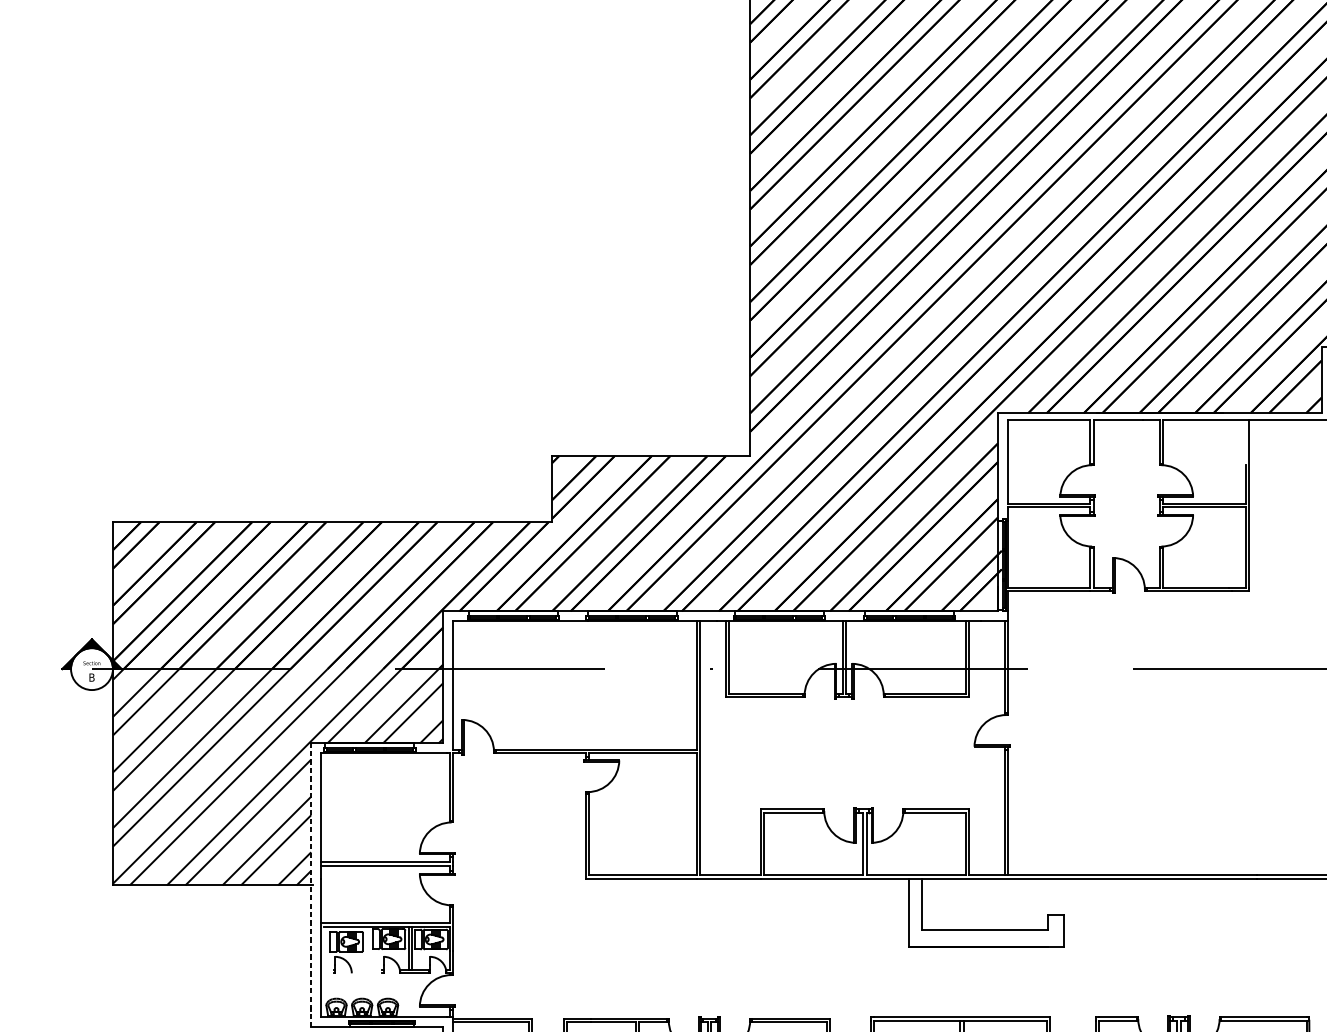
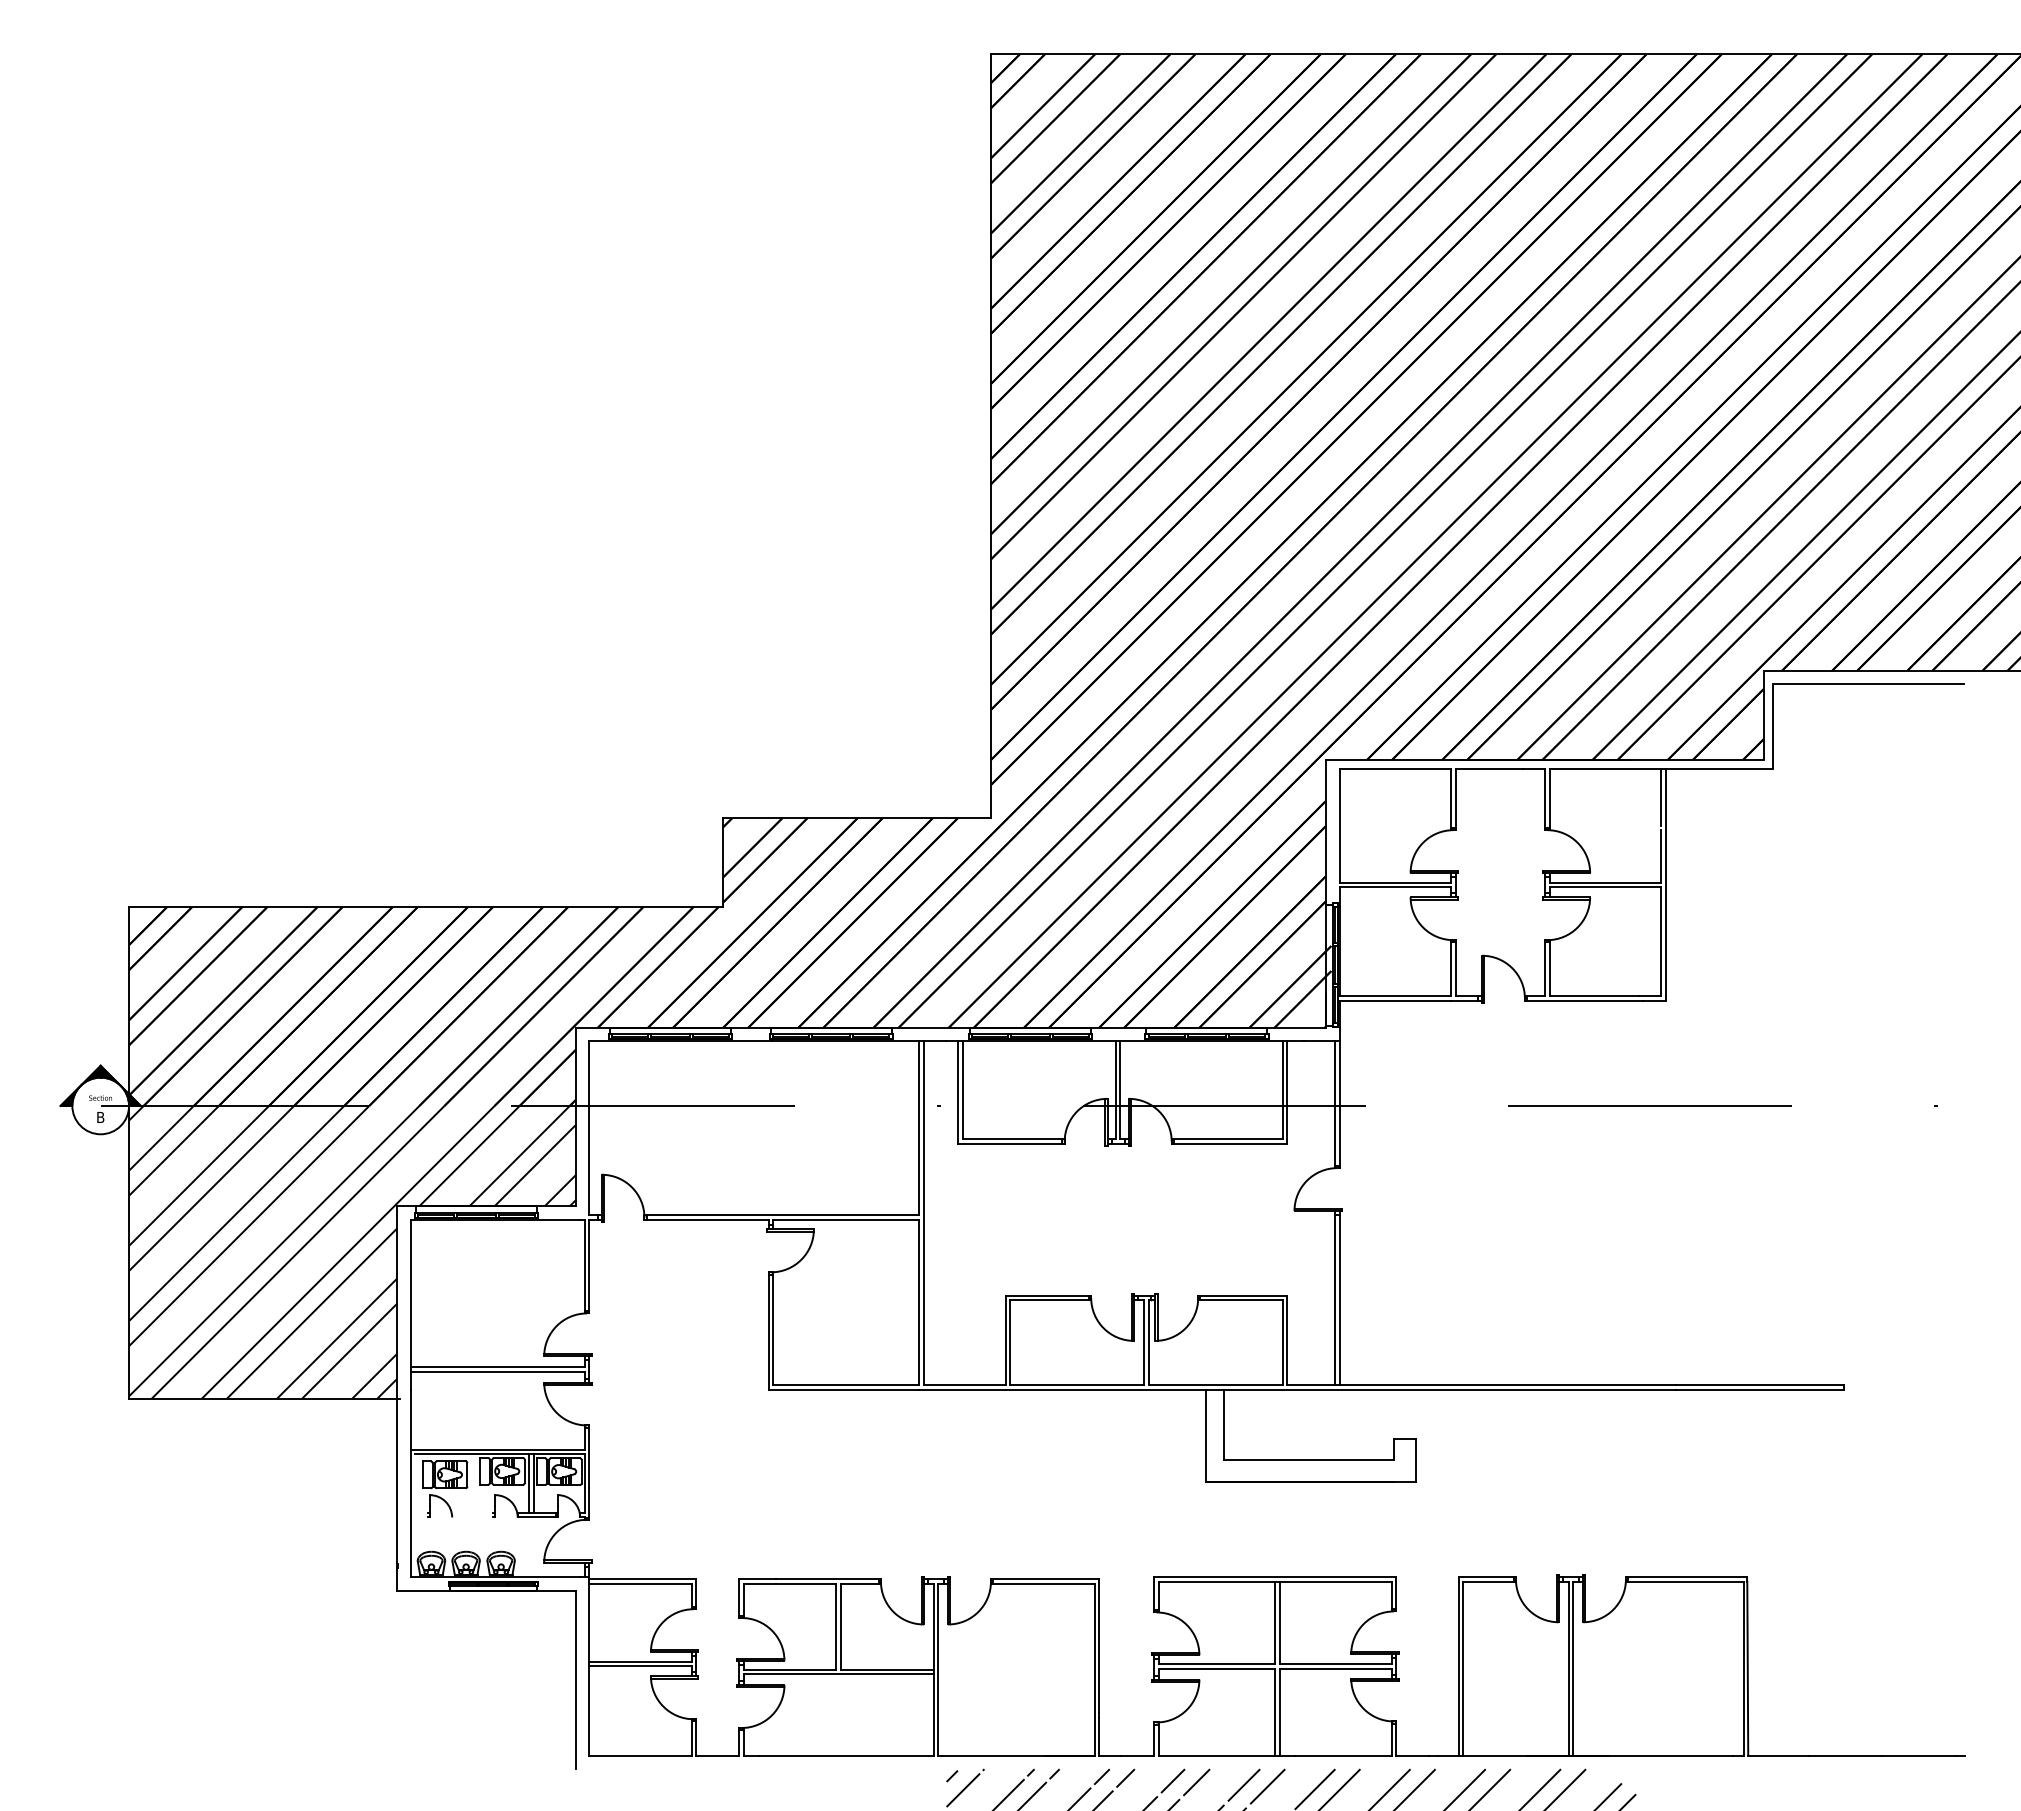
line: (1245, 440) -> (1661, 796), added
line: (311, 885) -> (397, 1398), dashed -> solid

